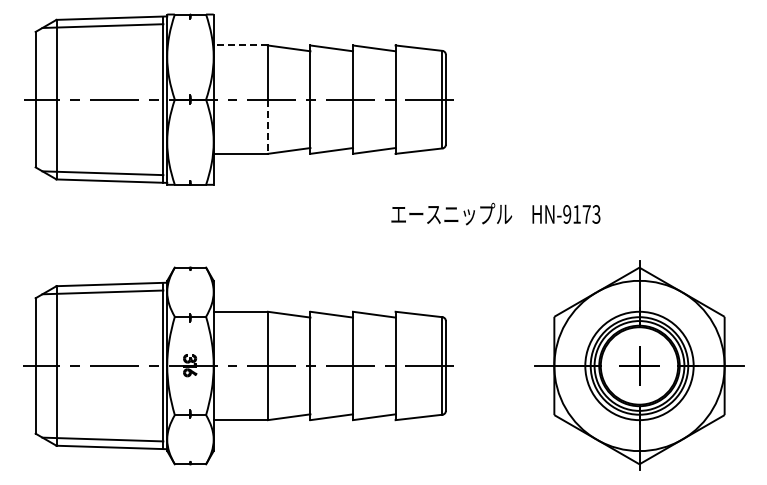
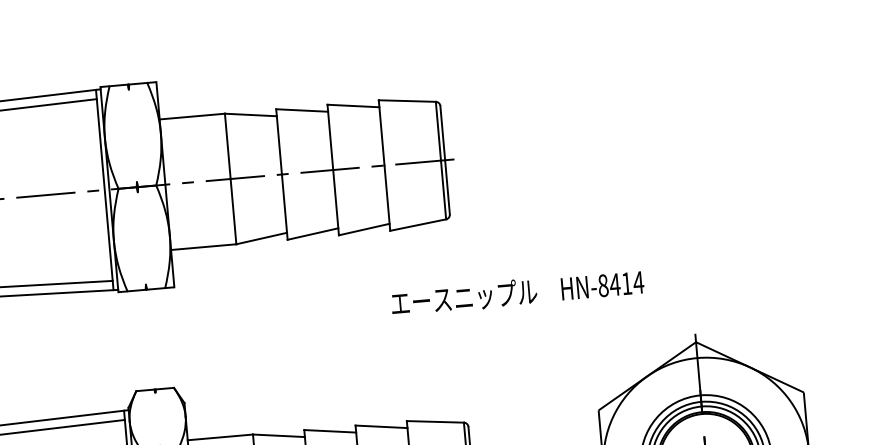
line: (240, 45) -> (191, 116), dashed -> solid
line: (267, 127) -> (233, 212), dashed -> solid
text: (581, 214) -> (620, 284), HN-9173 -> HN-8414

